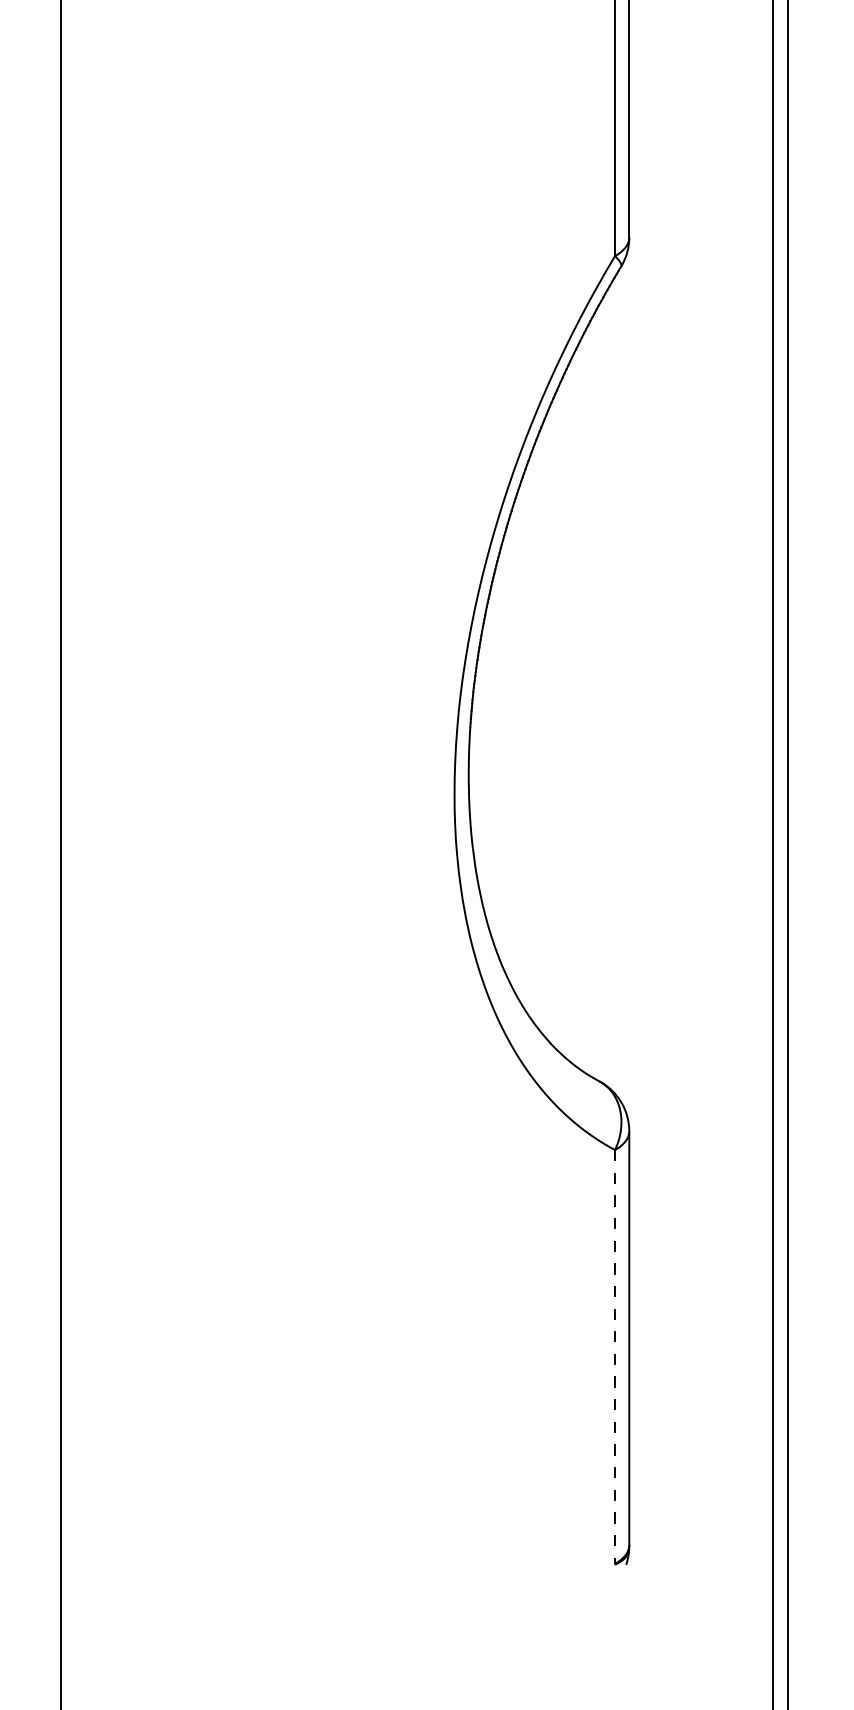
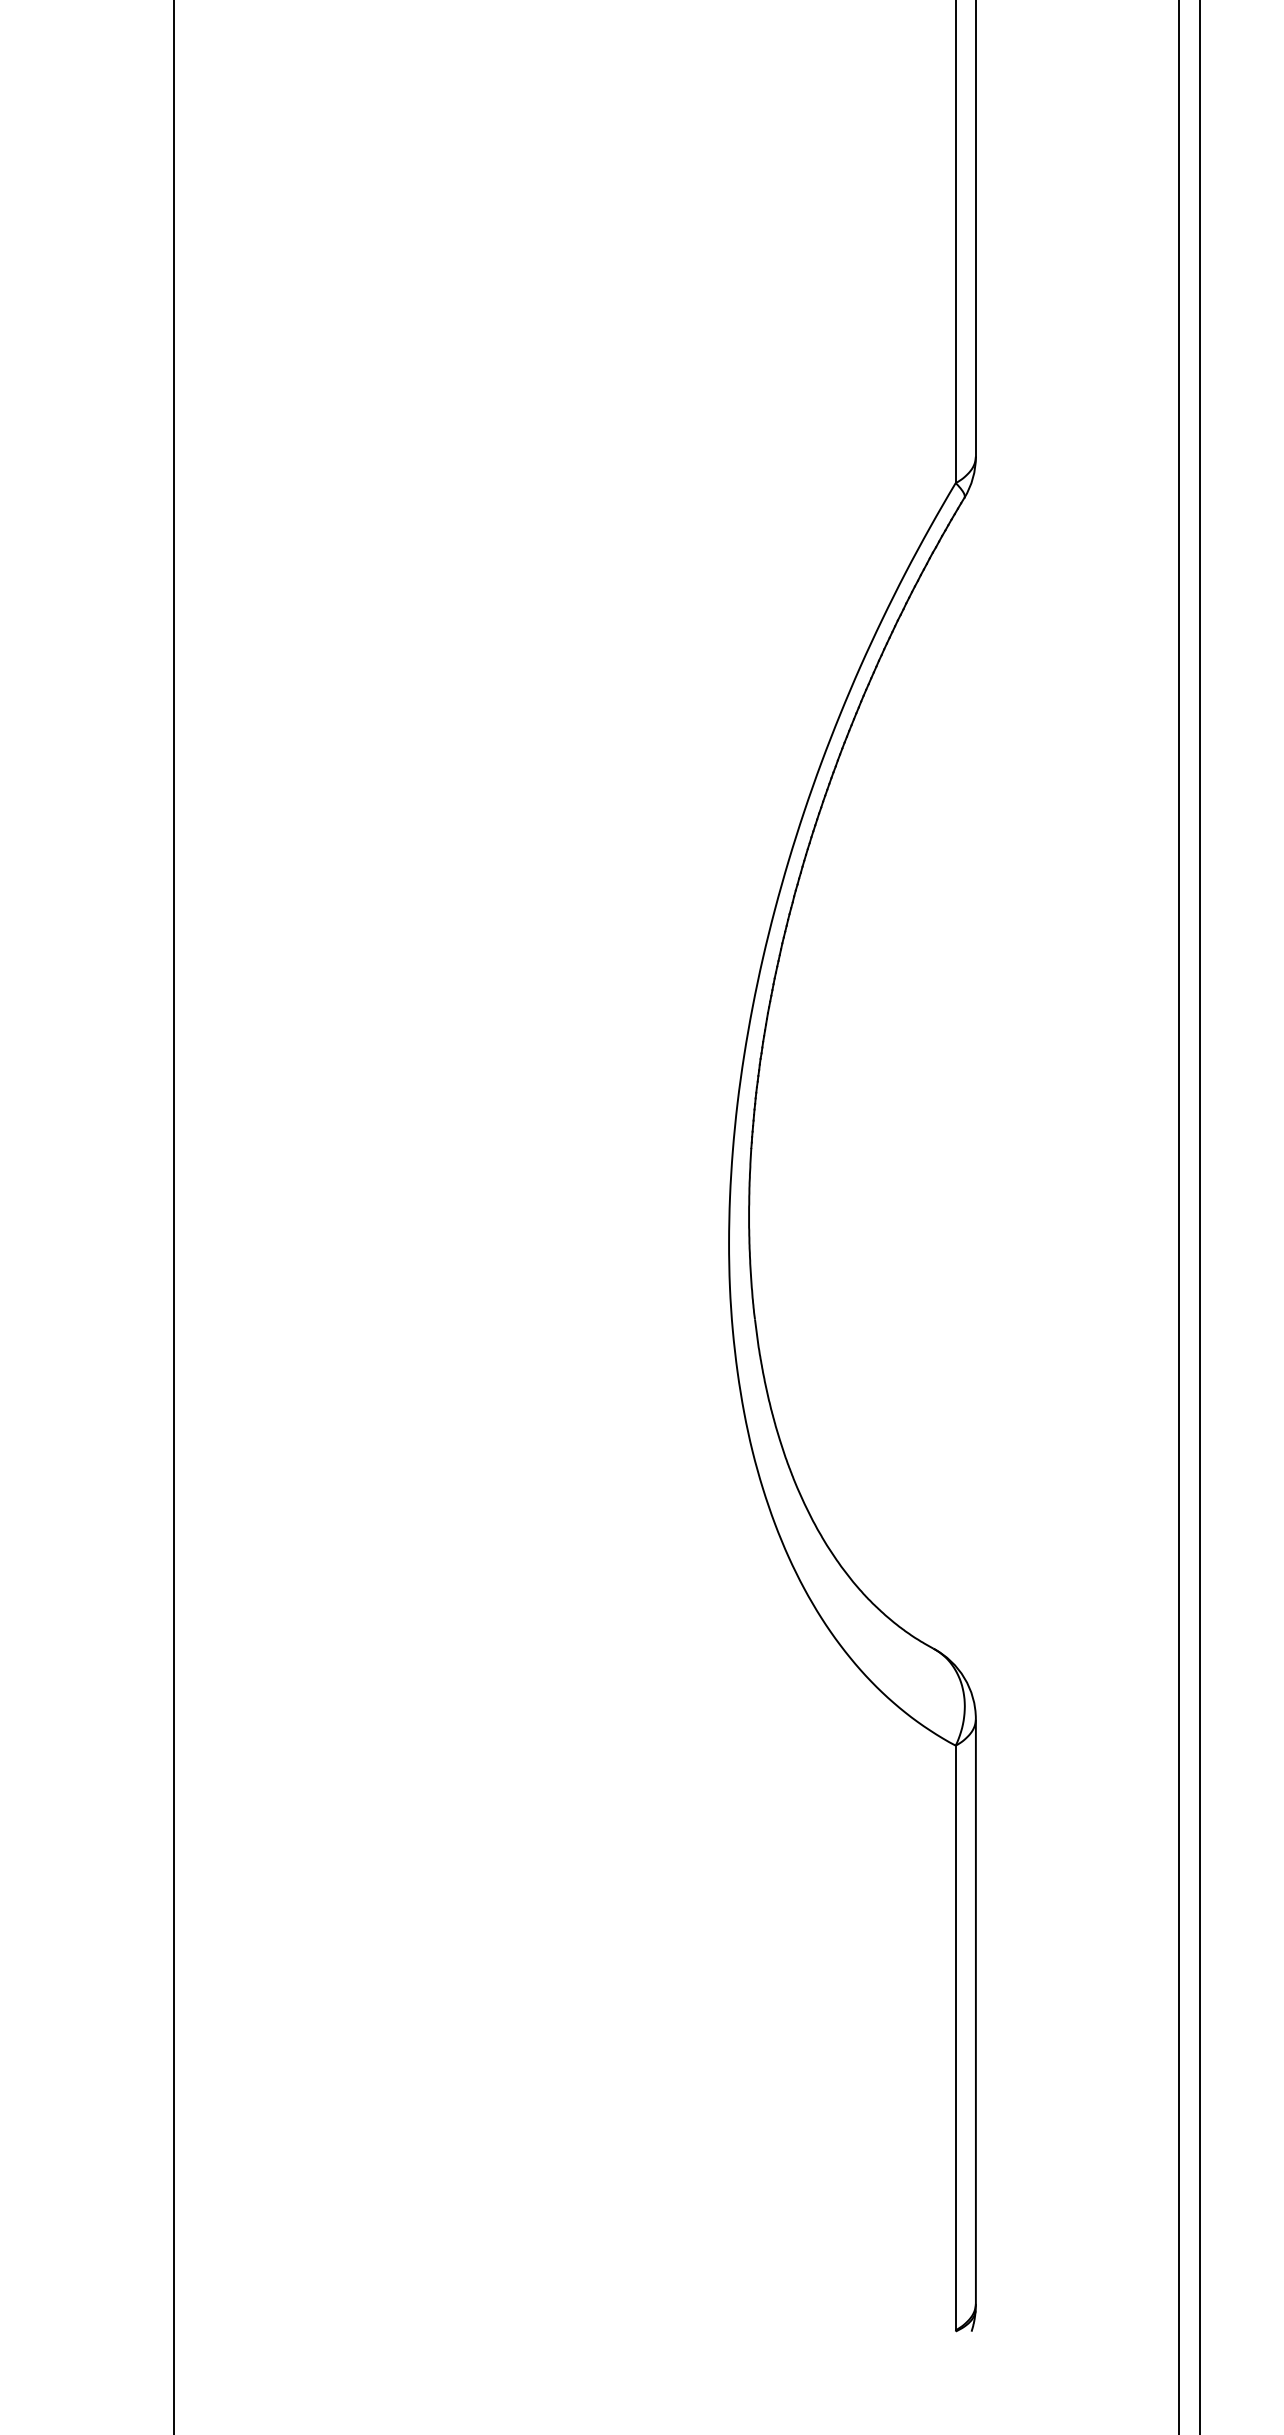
line: (614, 1357) -> (955, 2038), dashed -> solid

